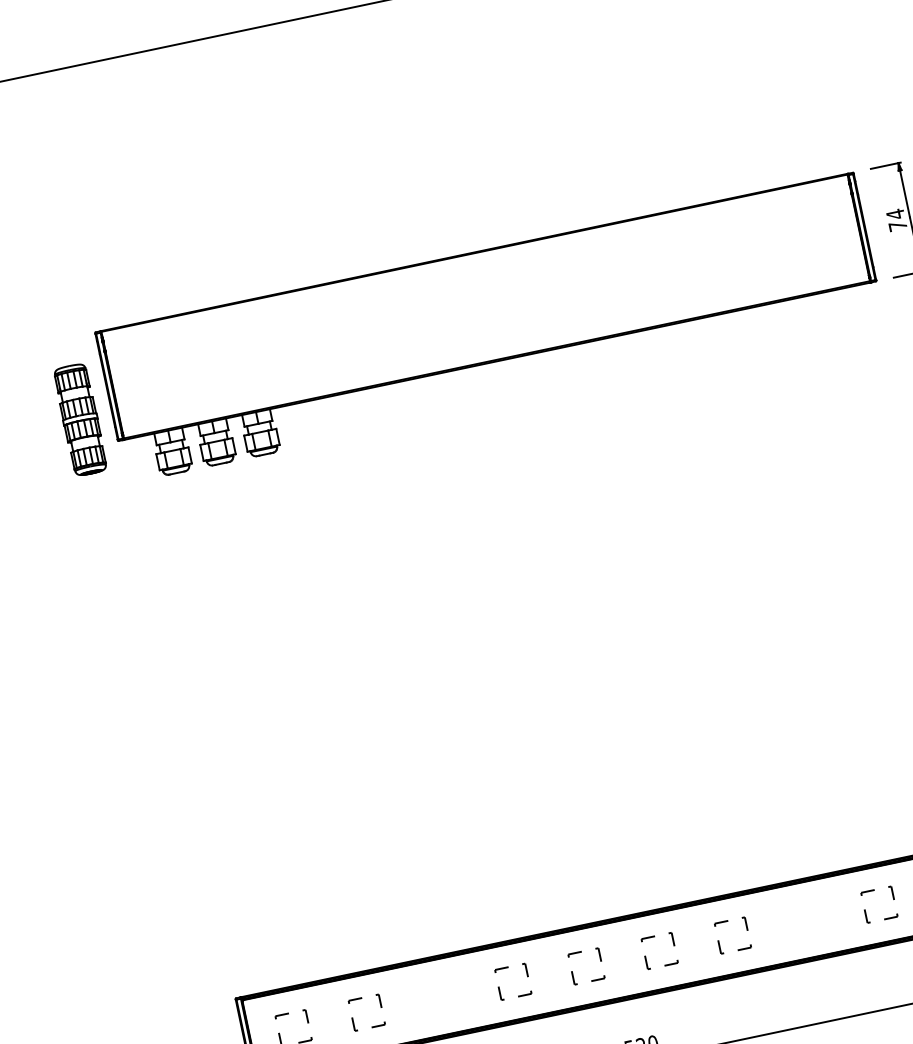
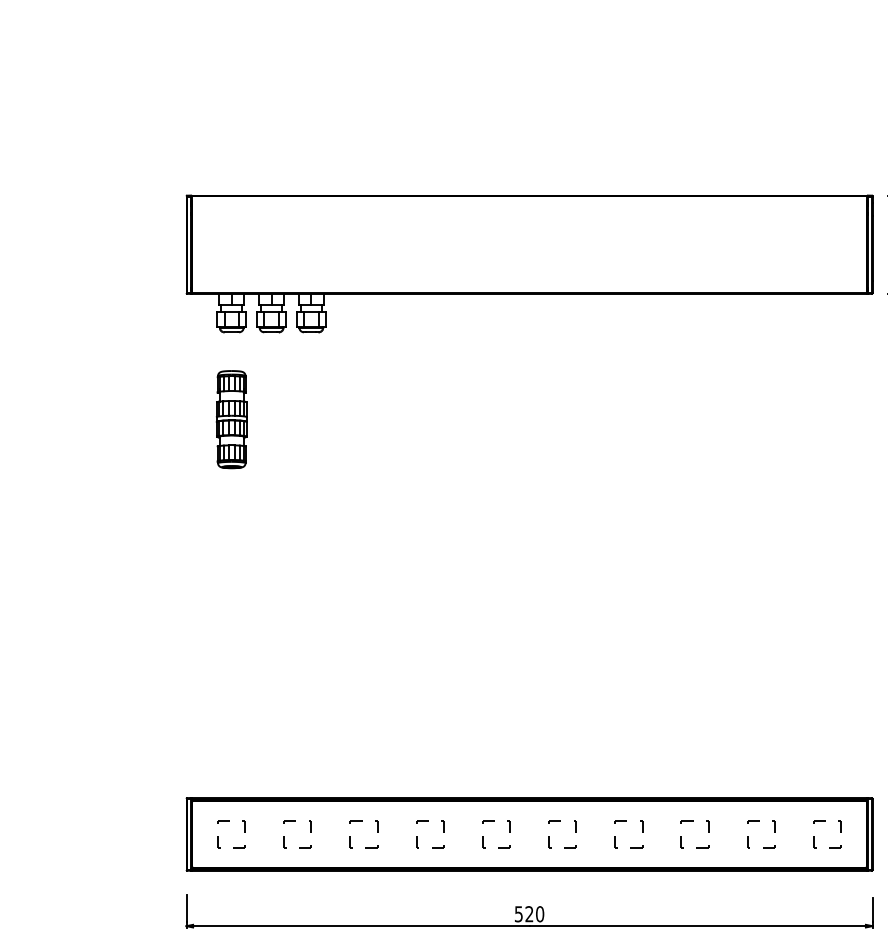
part: (80, 419) -> (231, 419), moved
part: (801, 906) -> (693, 821), added
part: (435, 983) -> (362, 821), added

